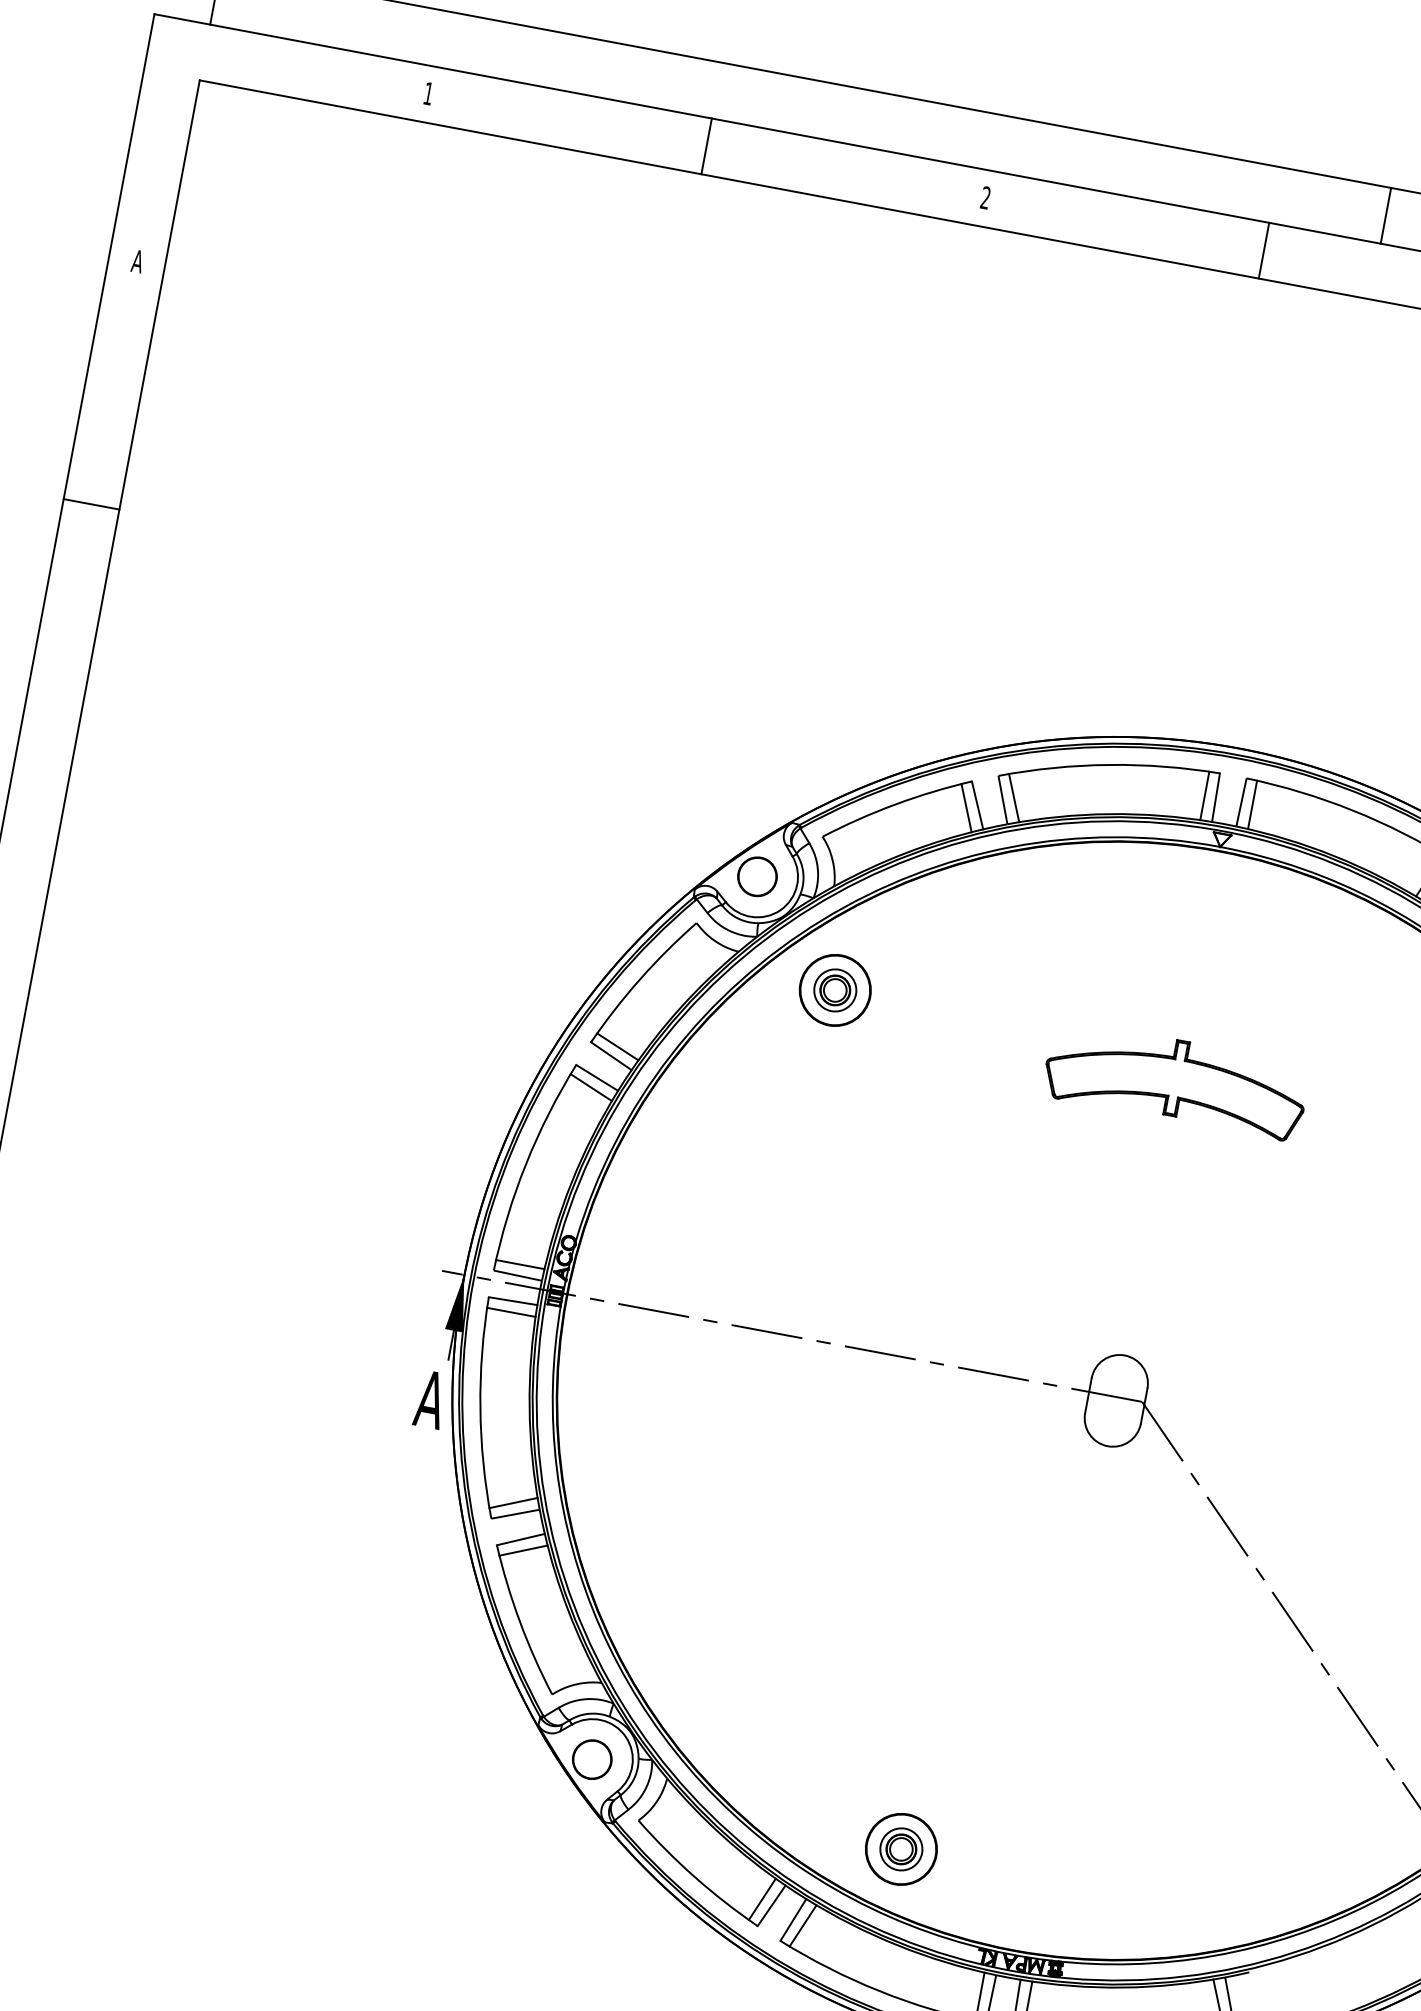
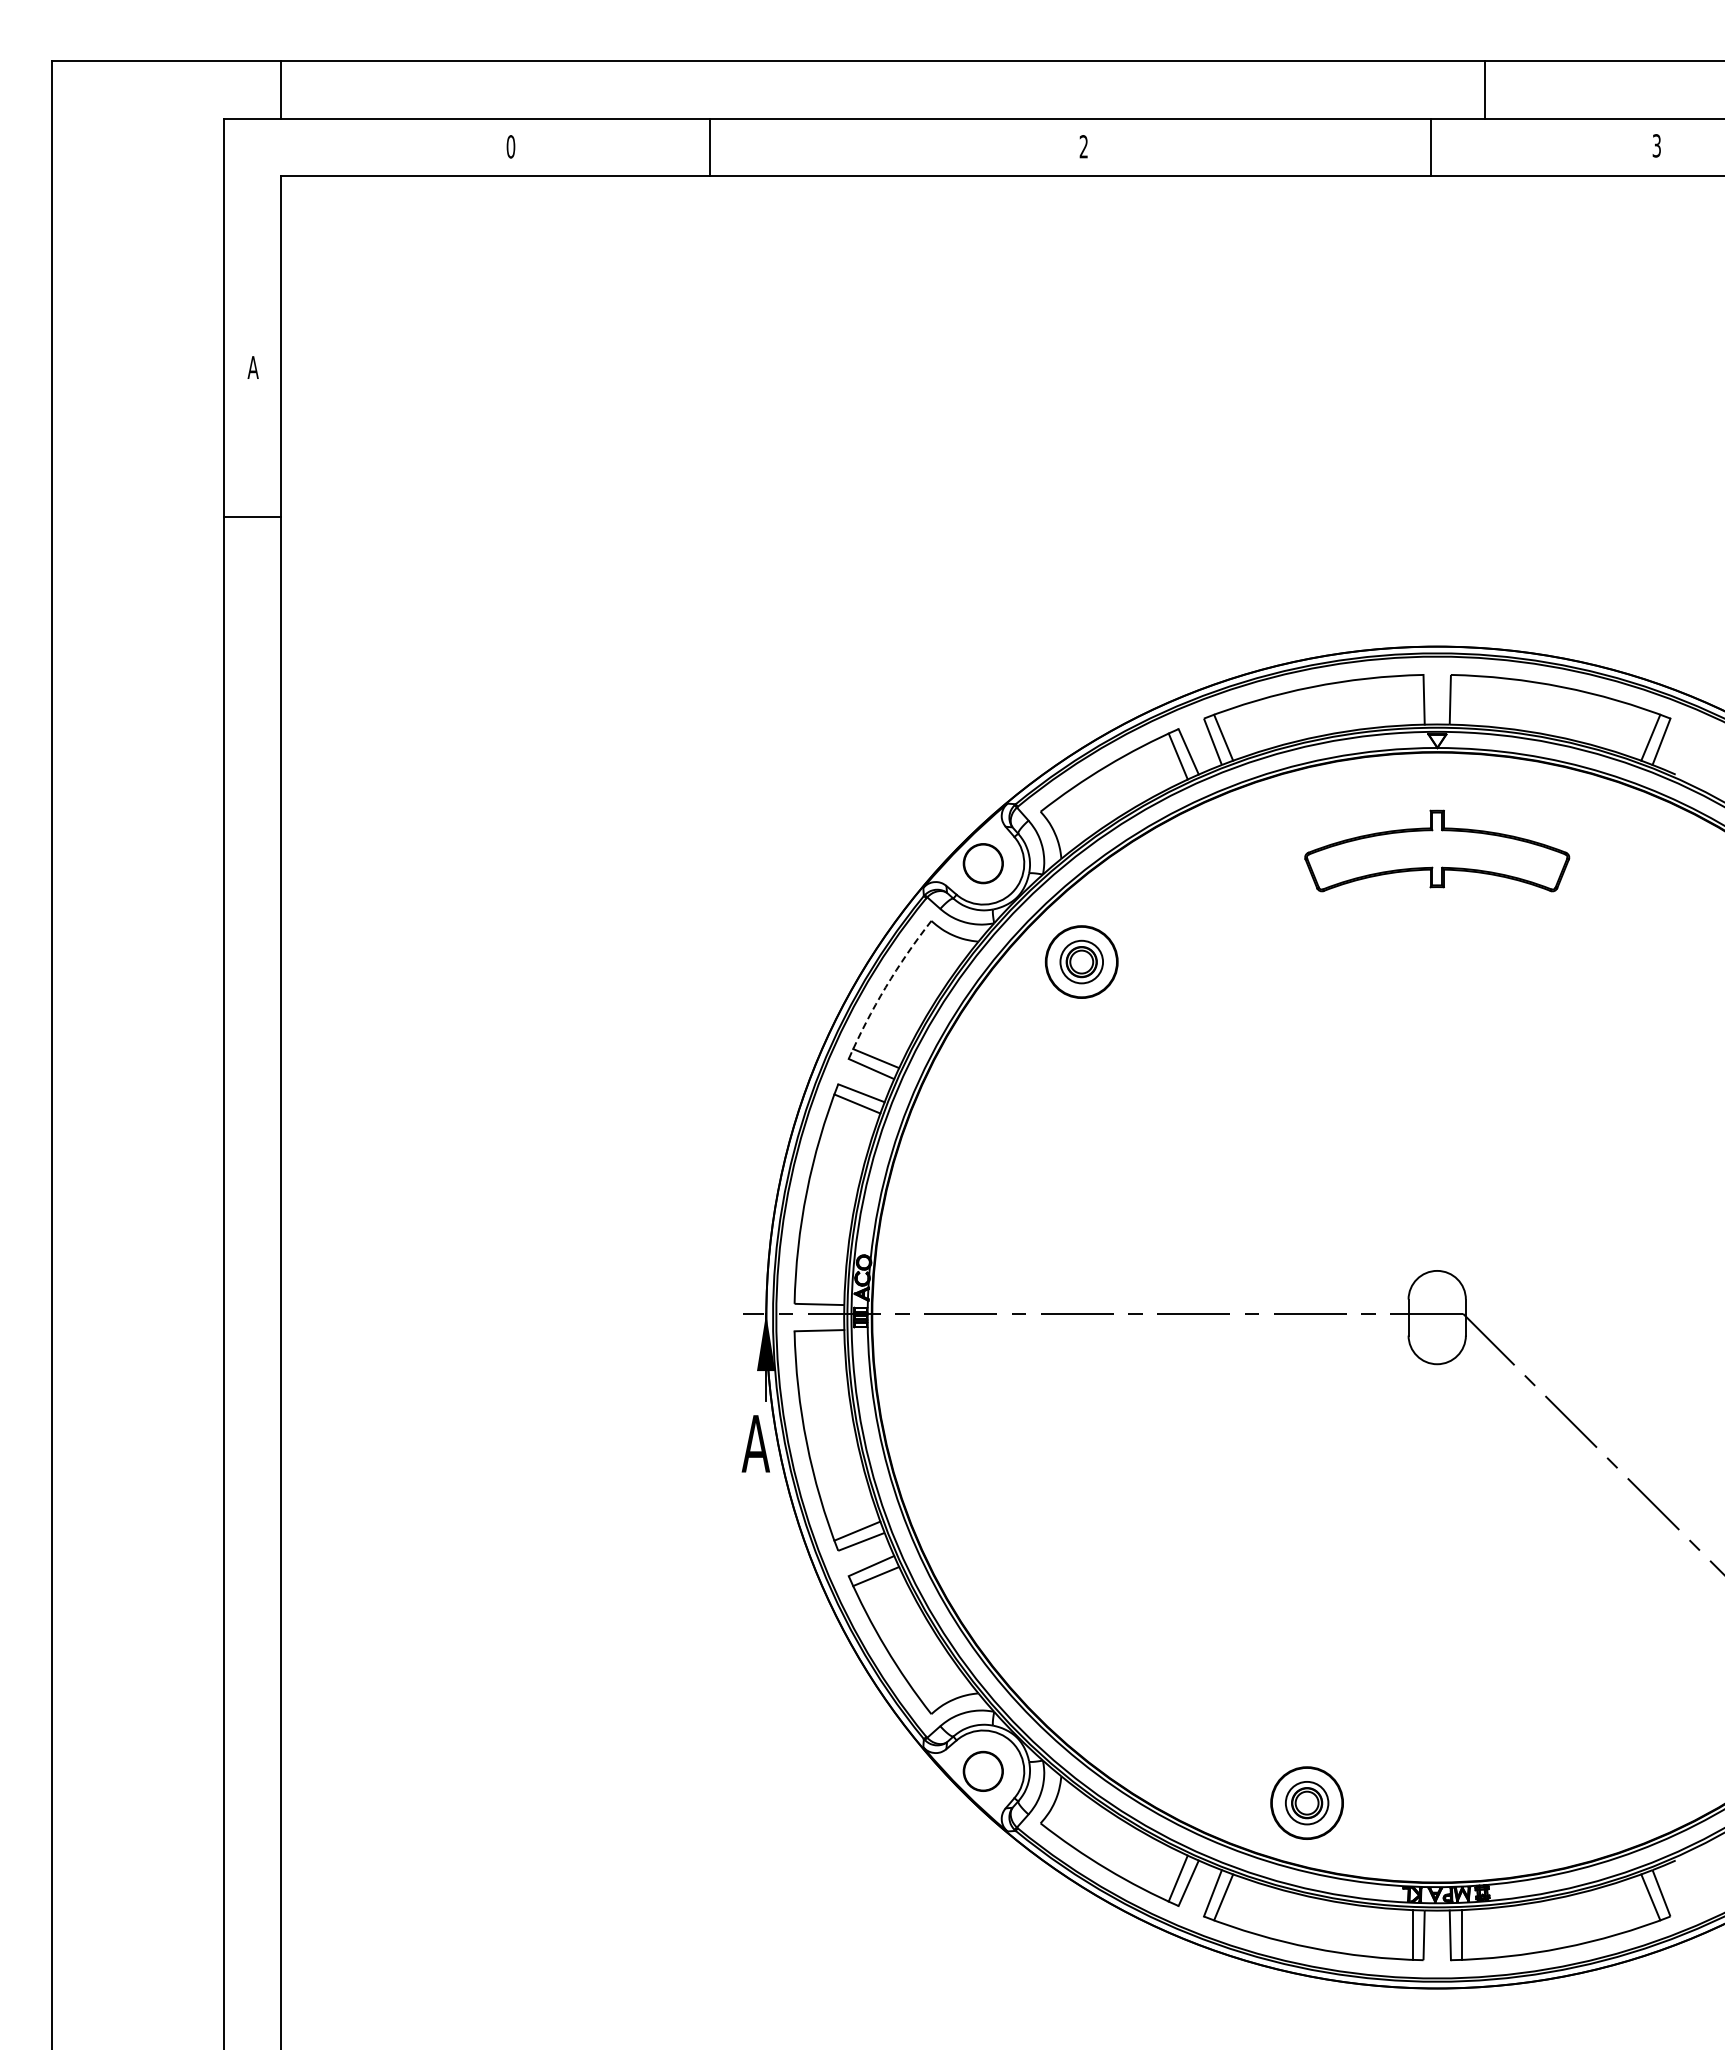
text: (428, 93) -> (510, 146), 1 -> 0
line: (706, 146) -> (709, 147), moved
line: (1264, 250) -> (1431, 147), moved
line: (91, 504) -> (252, 517), moved
line: (1204, 796) -> (1412, 700), removed
line: (1252, 805) -> (1461, 700), removed
arc: (639, 979) -> (885, 987), solid -> dashed
part: (1176, 1079) -> (1437, 850), moved
line: (519, 1265) -> (819, 1293), removed
line: (511, 1312) -> (819, 1342), removed

